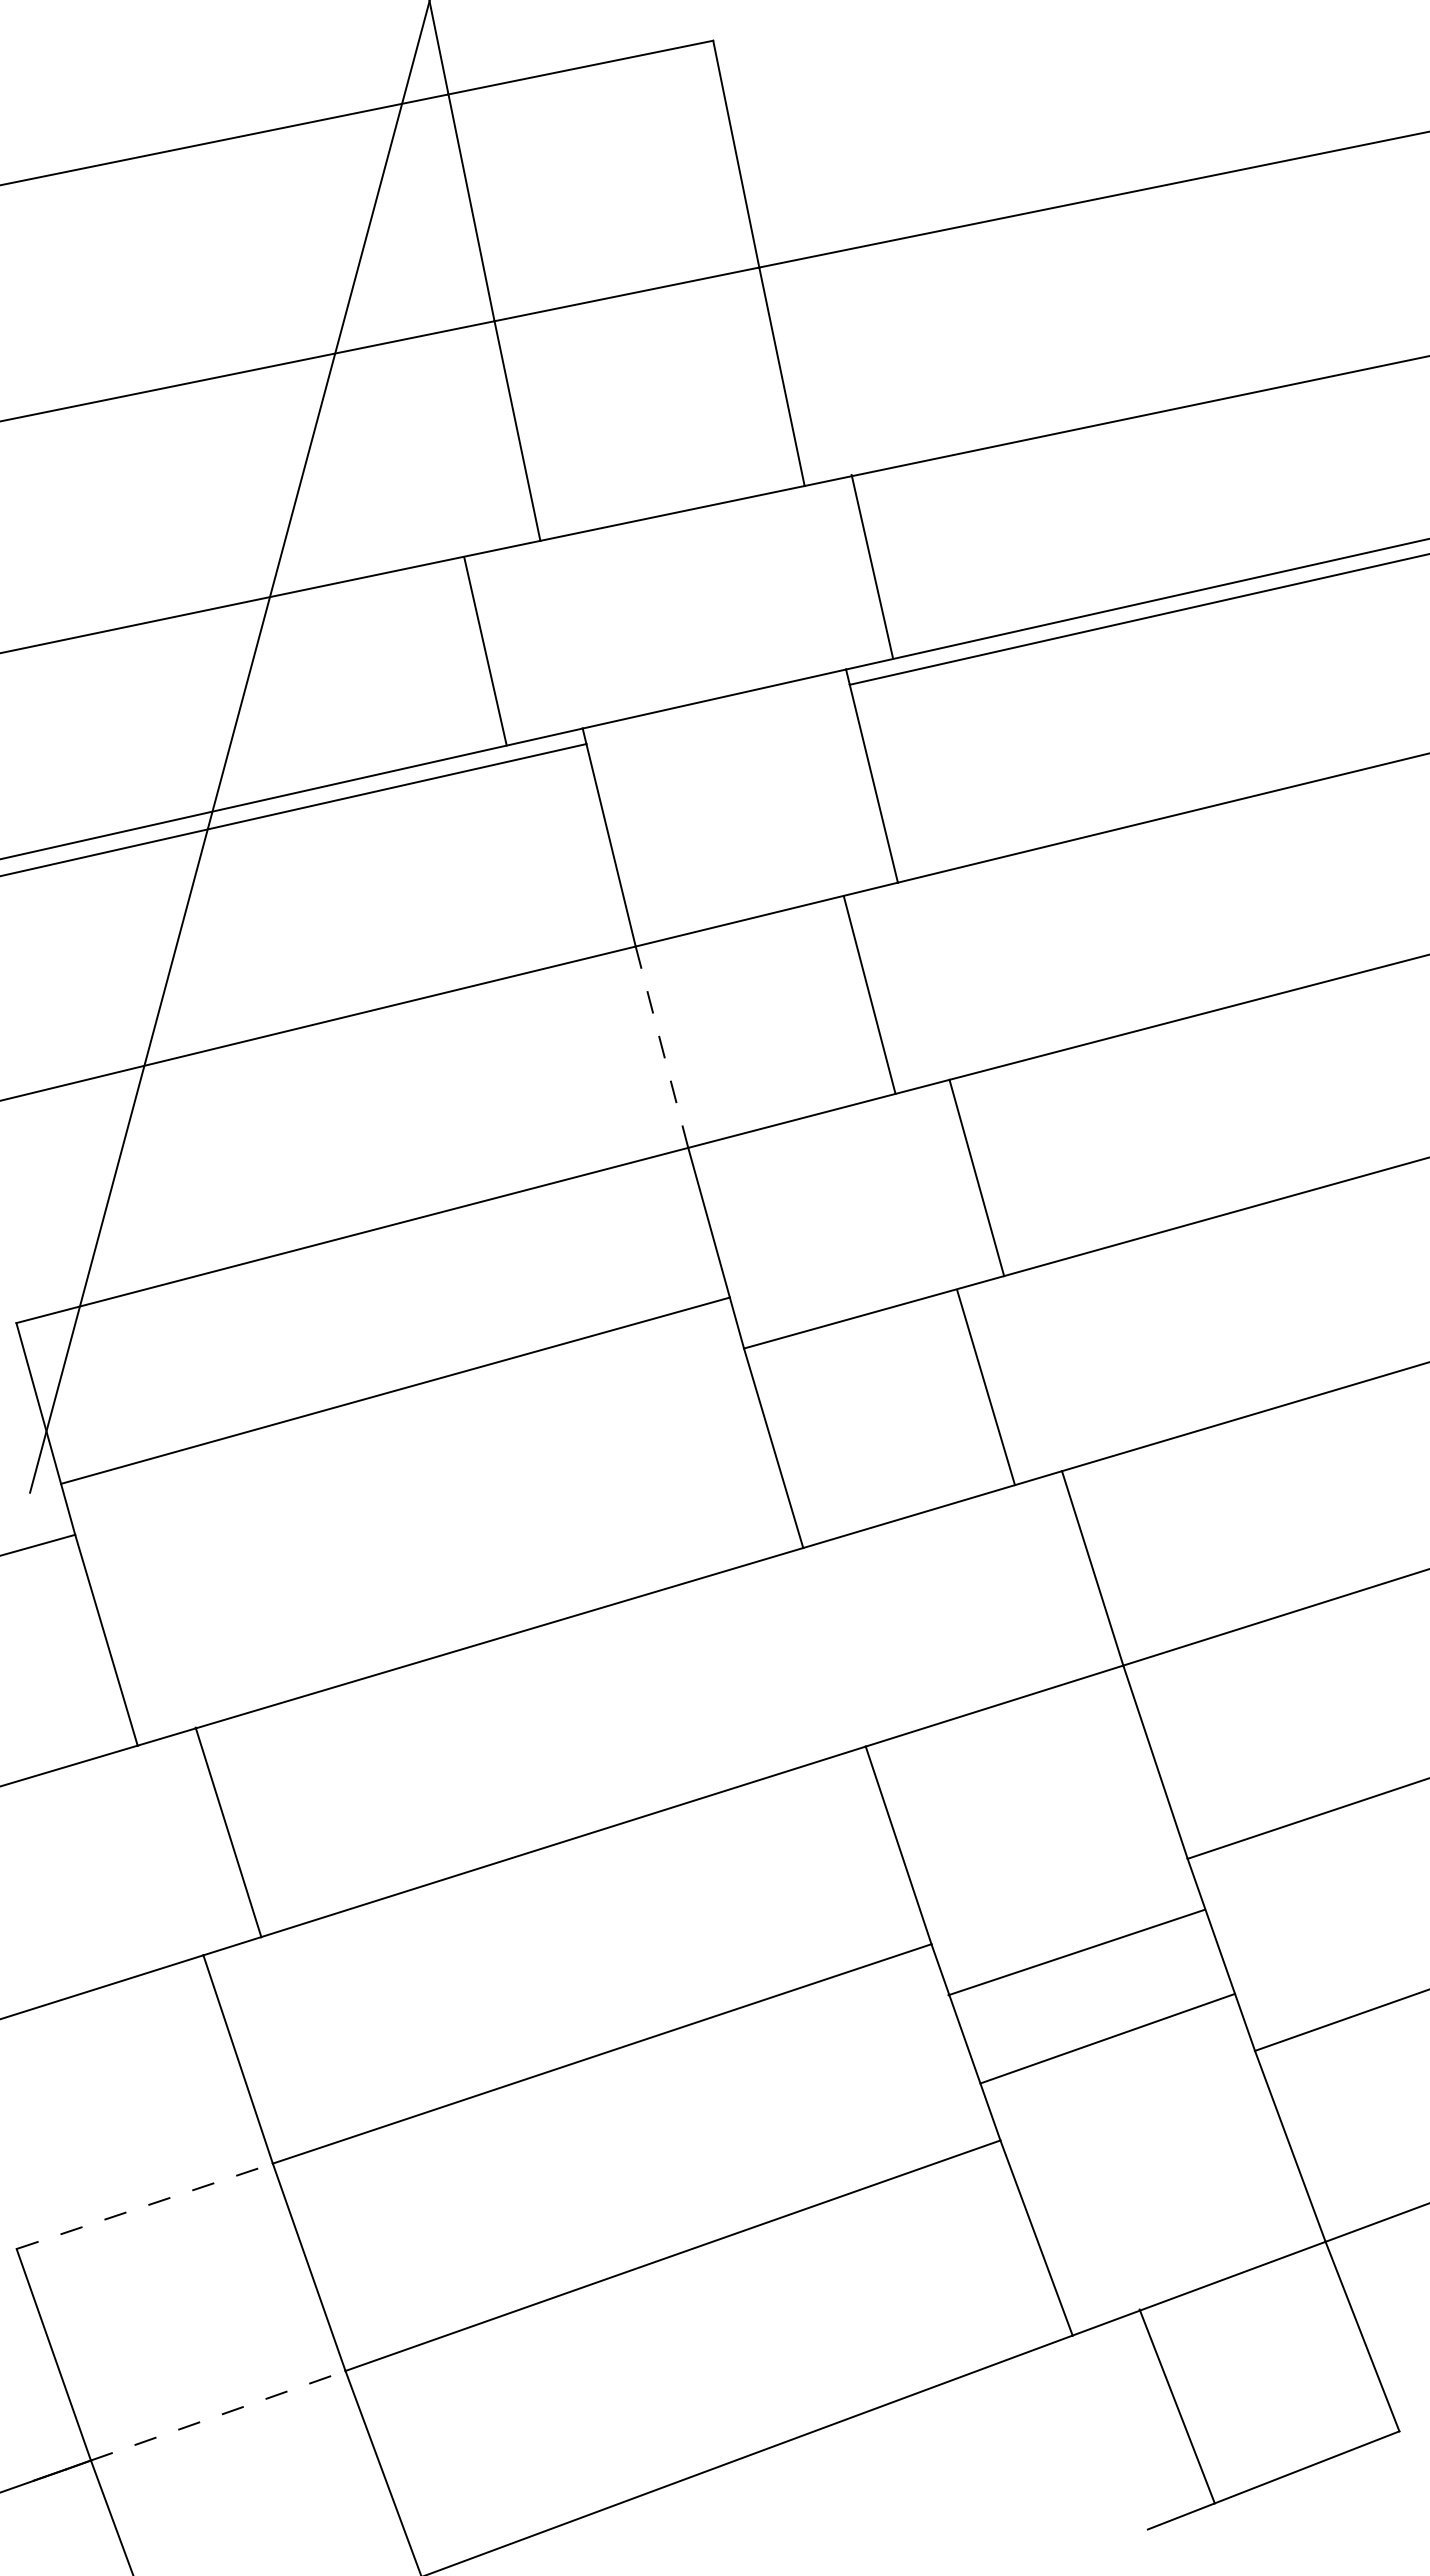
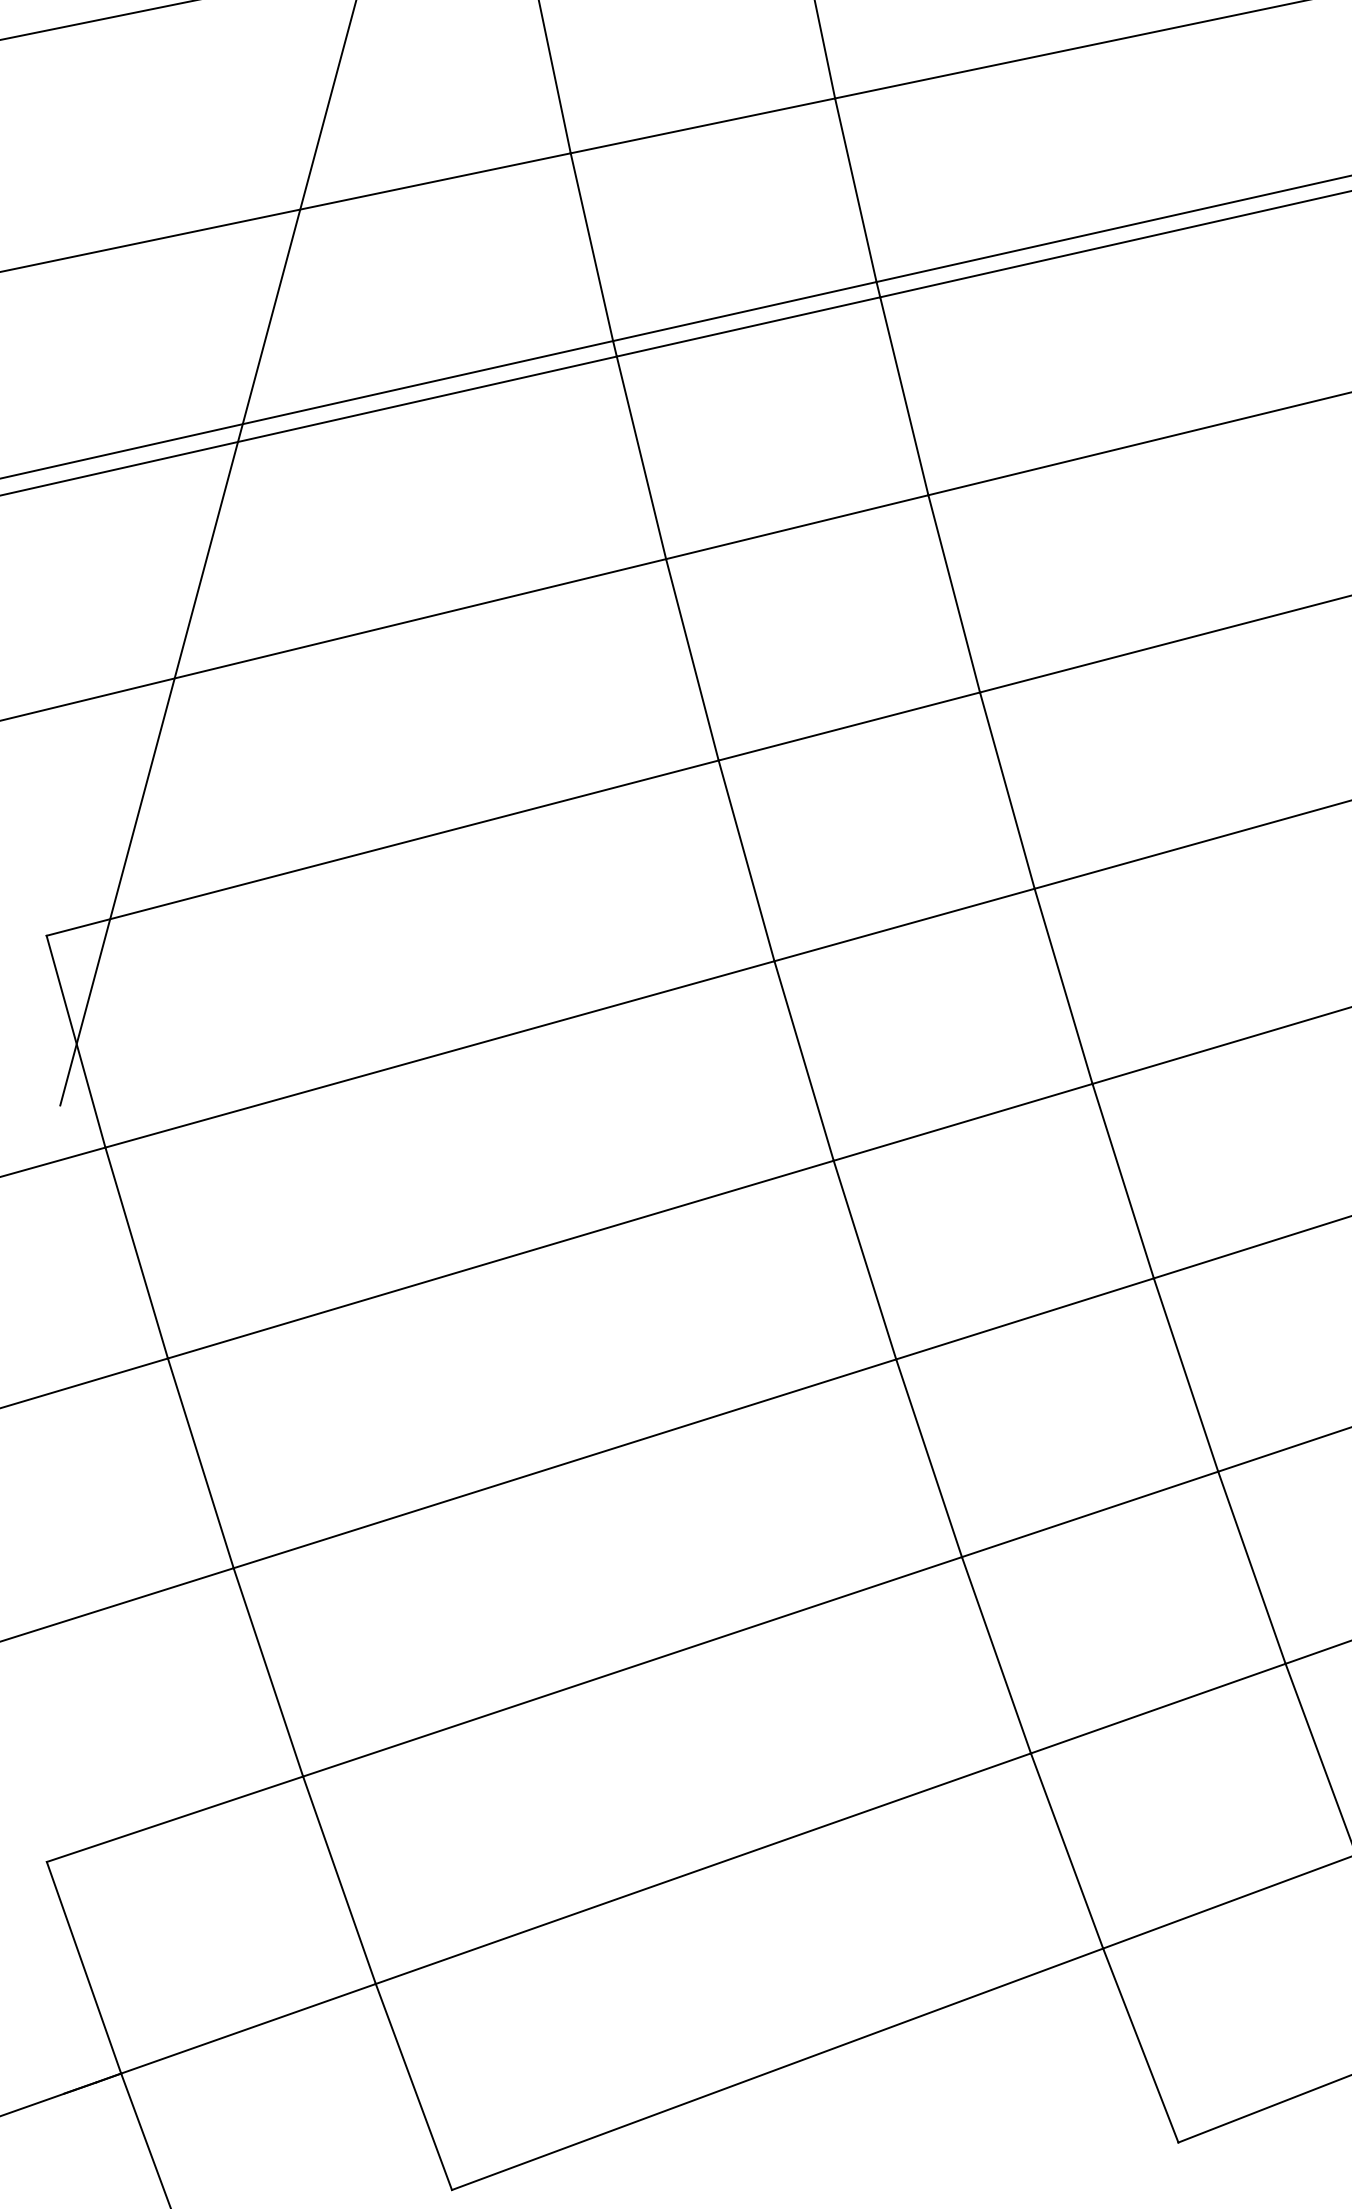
line: (872, 566) -> (855, 189), moved
line: (485, 651) -> (591, 246), moved
line: (717, 714) -> (747, 327), added
line: (869, 994) -> (953, 593), moved
line: (661, 1046) -> (691, 659), dashed -> solid
line: (986, 1387) -> (1064, 986), moved
line: (395, 1390) -> (439, 1054), moved
line: (834, 1647) -> (864, 1260), added
line: (228, 1832) -> (200, 1463), moved
line: (1076, 1952) -> (1090, 1514), moved
line: (1107, 2038) -> (1158, 1708), moved
line: (145, 2206) -> (175, 1819), dashed -> solid
line: (1176, 2406) -> (1140, 2045), moved
line: (218, 2415) -> (248, 2028), dashed -> solid

